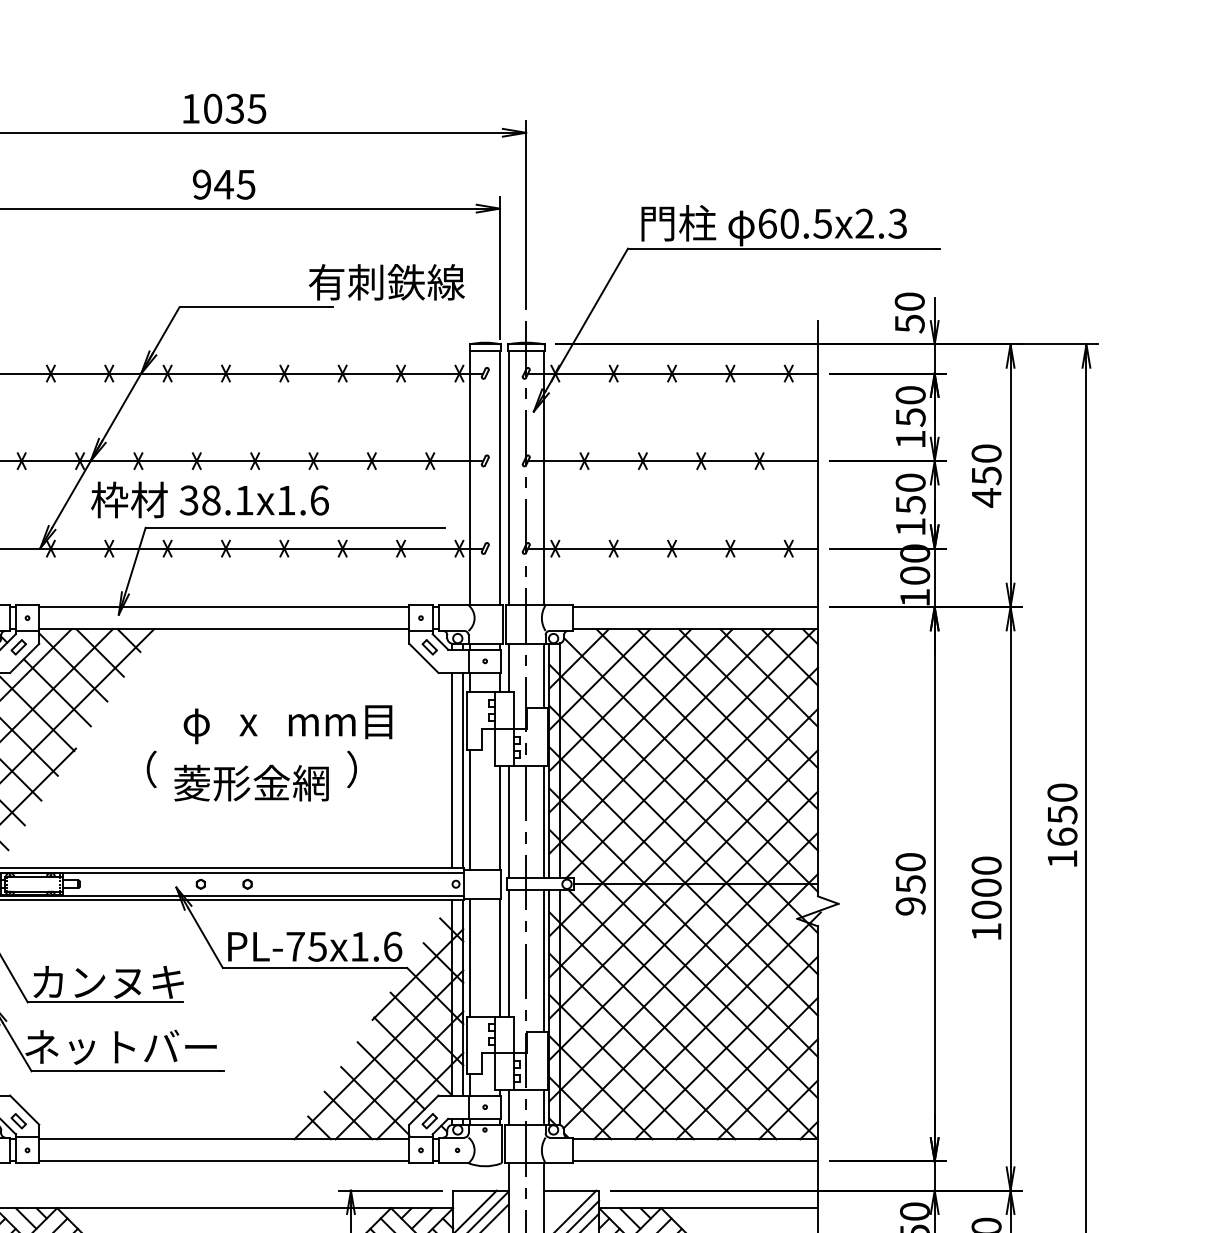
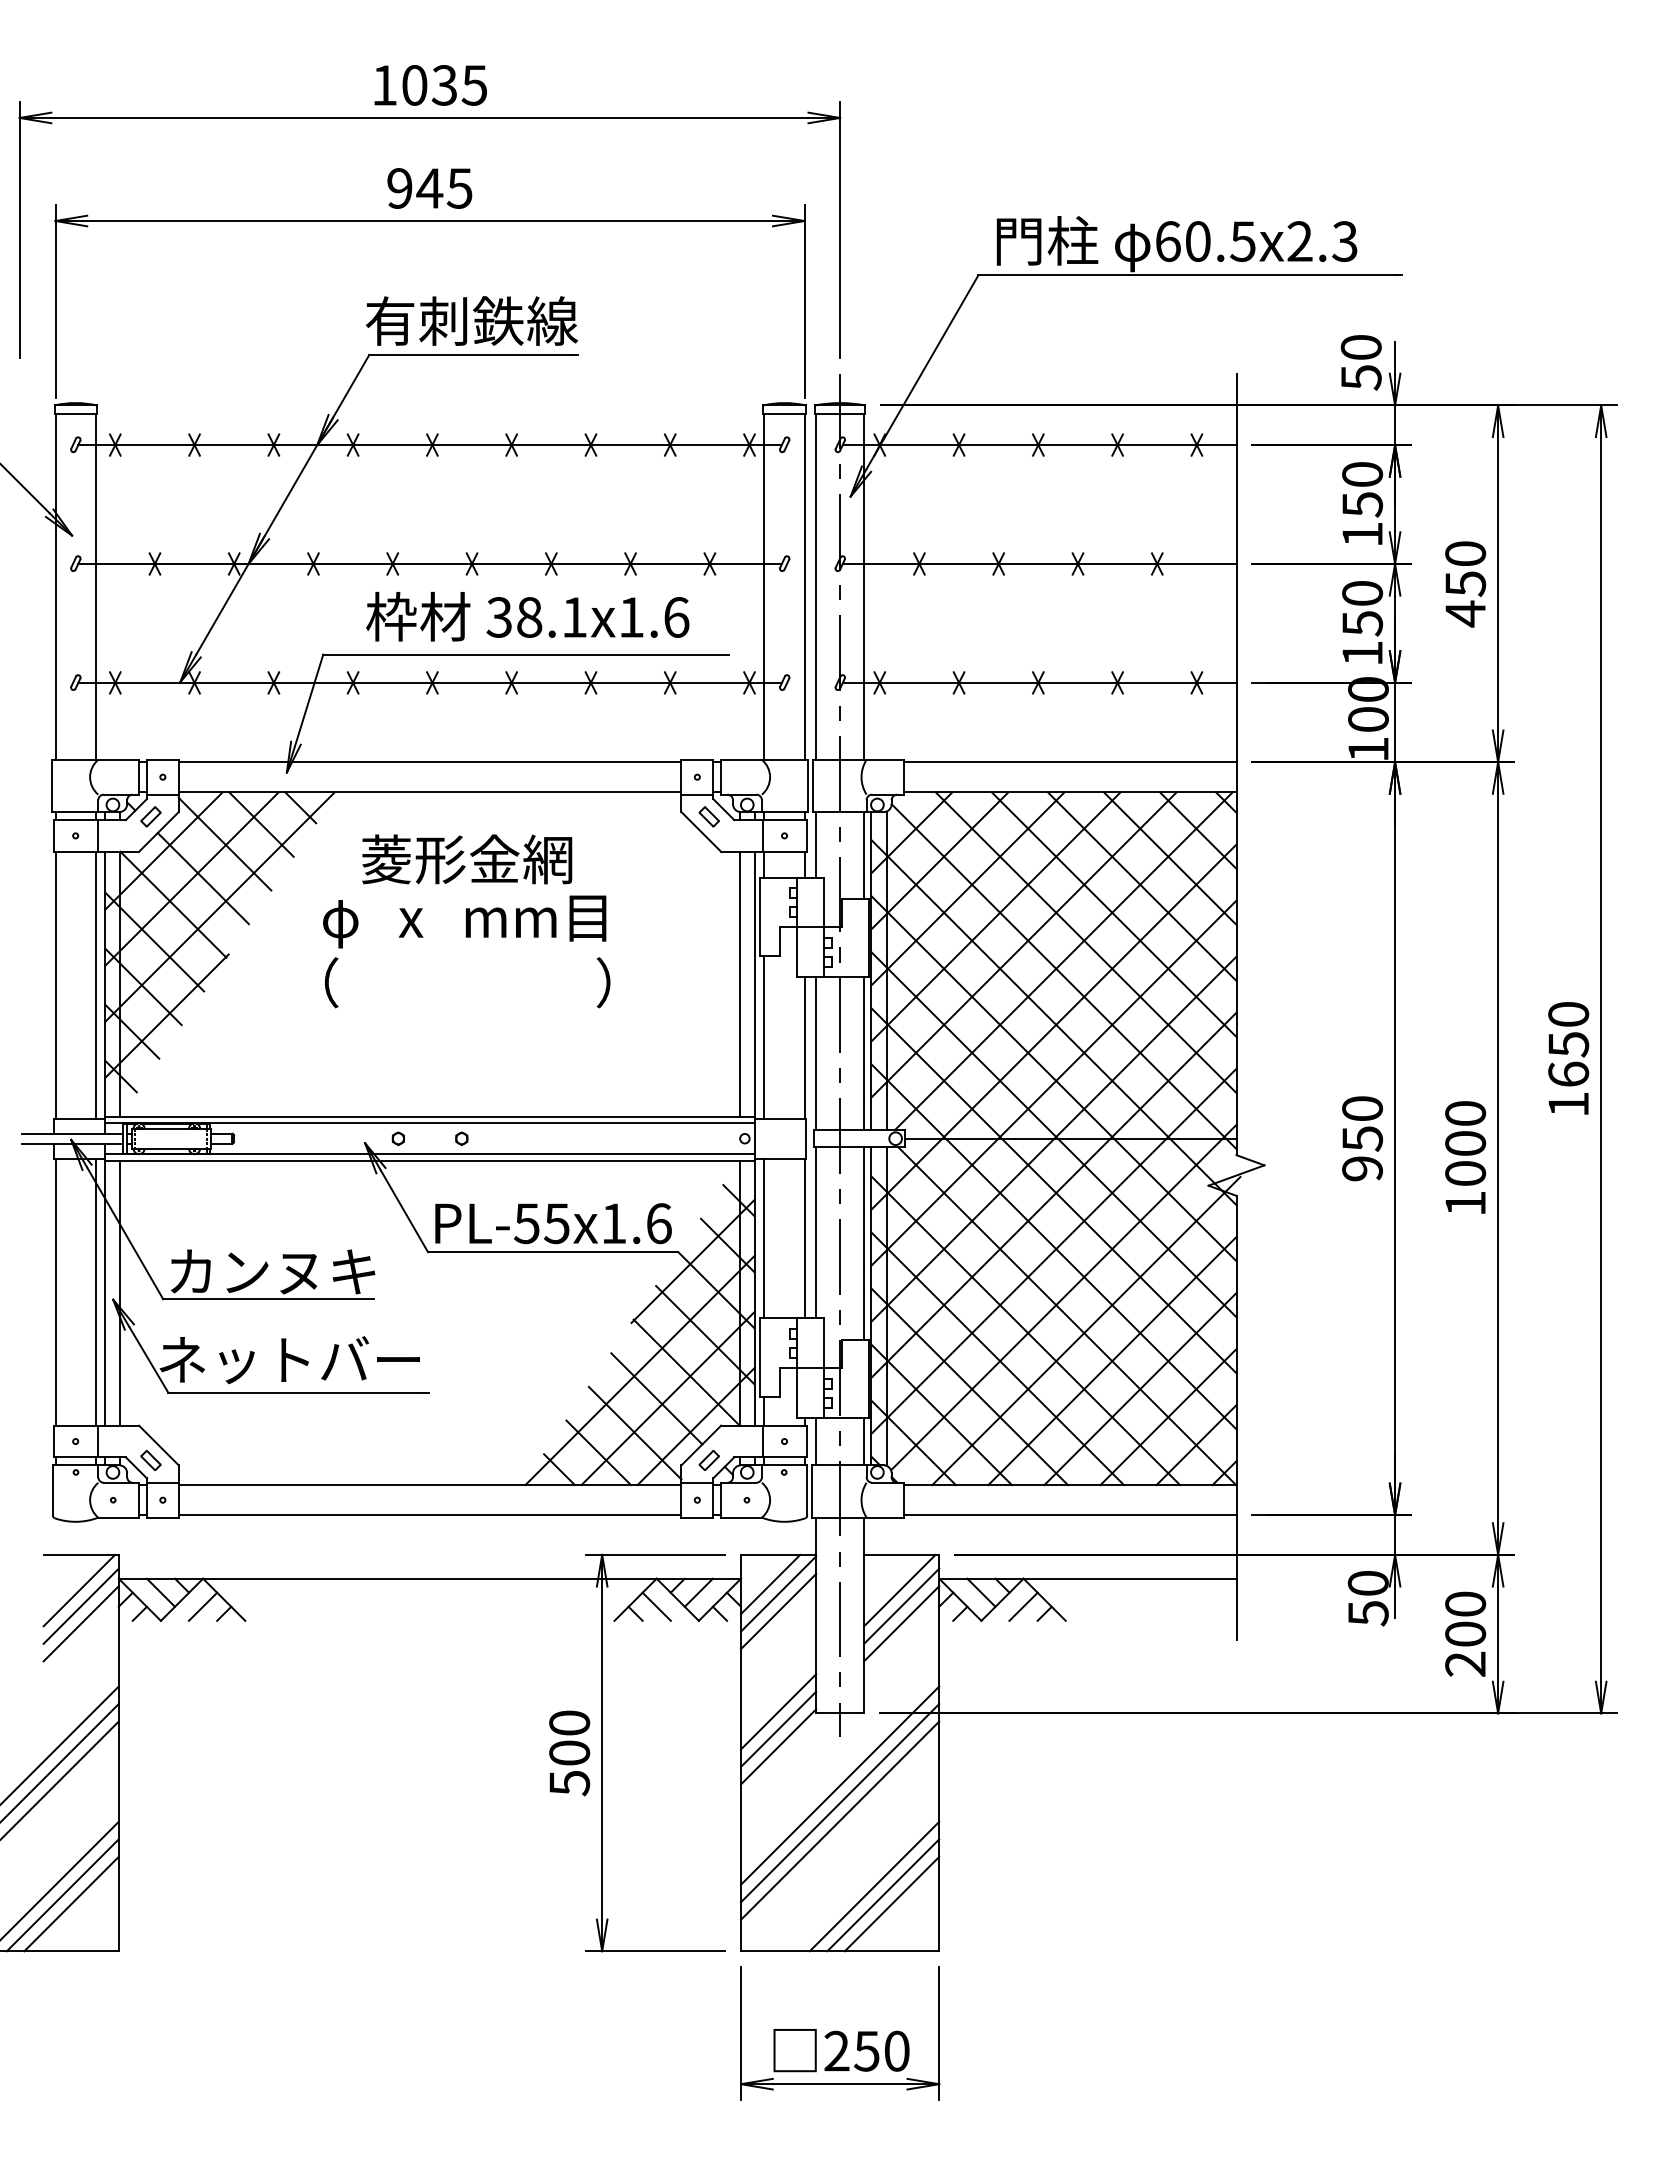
text: (386, 281) -> (471, 320), moved
text: (209, 499) -> (527, 616), moved
text: (287, 724) -> (464, 921), moved
text: (251, 783) -> (467, 859), moved
text: (295, 946) -> (526, 1223), PL-75x1.6 -> PL-55x1.6

